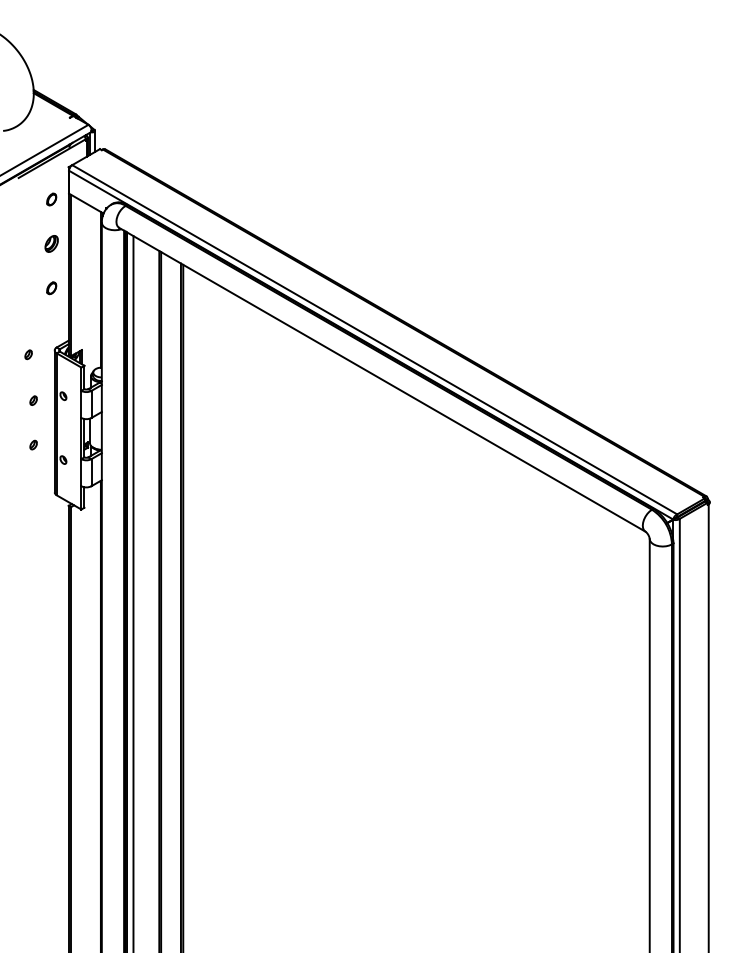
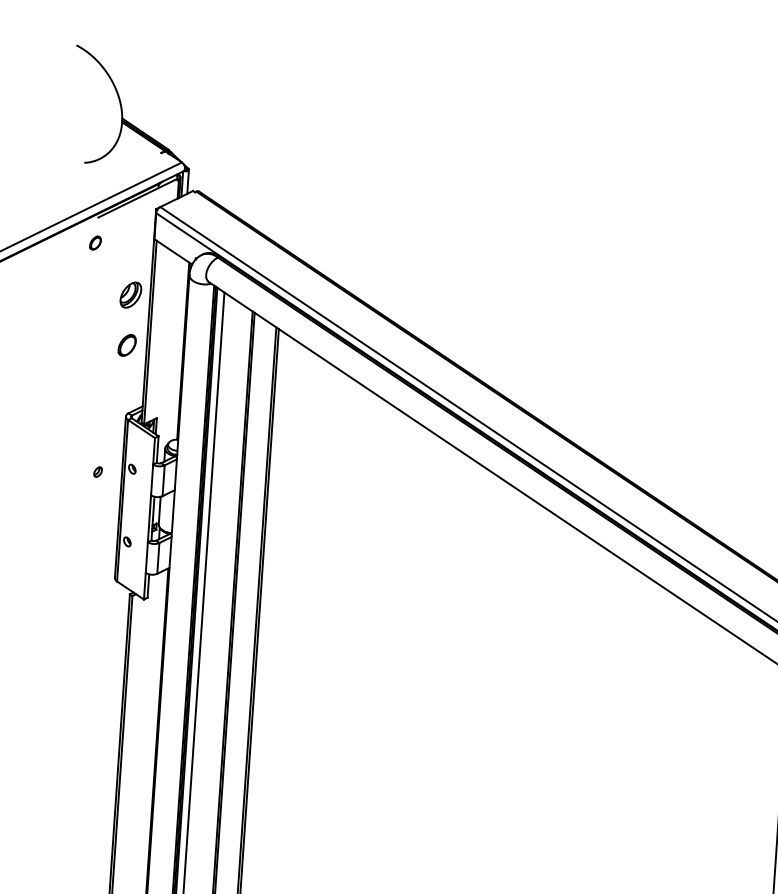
part: (51, 199) -> (95, 243), moved
part: (51, 243) -> (130, 294), size x1.4
part: (51, 288) -> (127, 345), size x1.6
part: (28, 354) -> (95, 419), removed
part: (33, 444) -> (94, 521), removed

